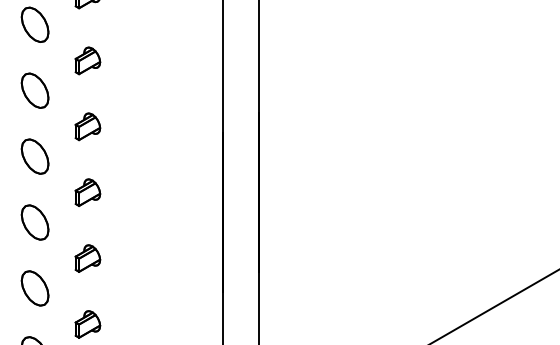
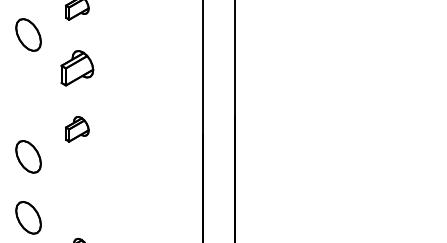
part: (87, 60) -> (77, 67), size x1.4
part: (34, 90) -> (27, 95), removed
part: (87, 192) -> (77, 190), removed

